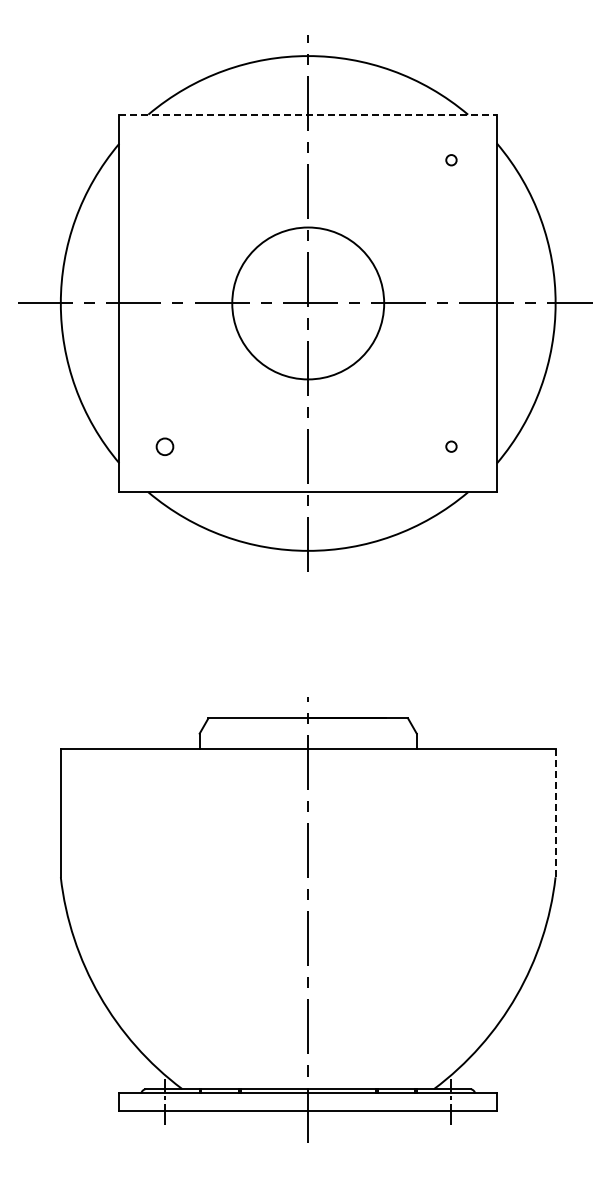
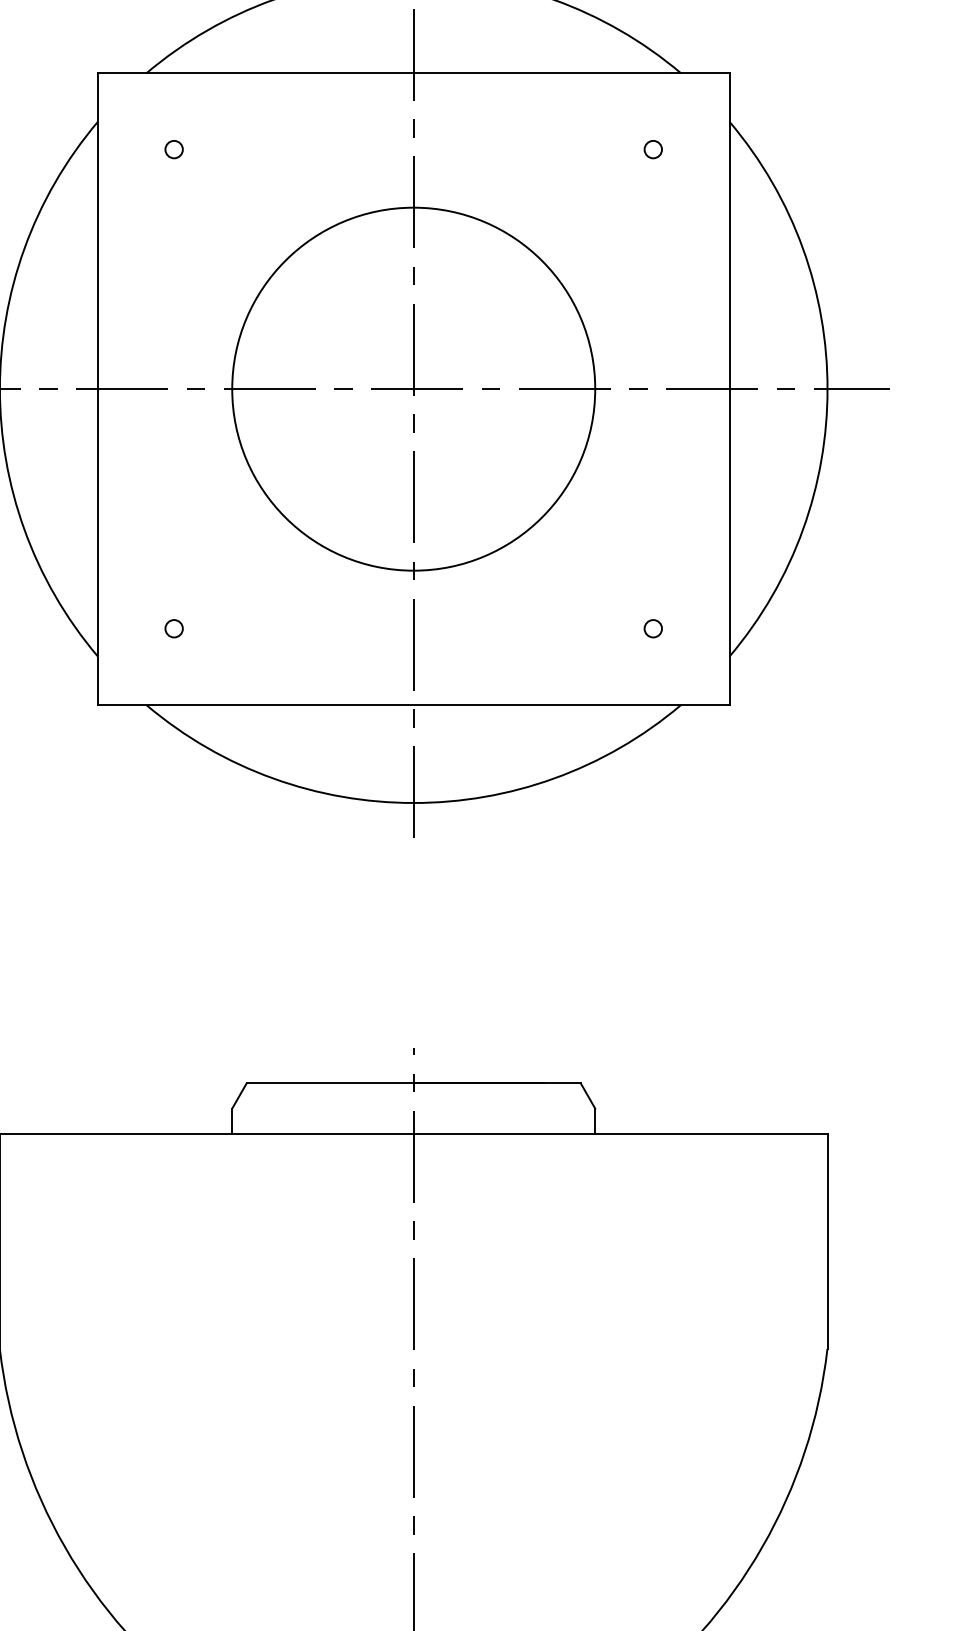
line: (308, 114) -> (414, 73), dashed -> solid
circle: (164, 160) -> (173, 150), added
circle: (307, 302) -> (412, 387), size x1.43
circle: (164, 446) -> (173, 628), size x0.62
line: (555, 813) -> (827, 1242), dashed -> solid

